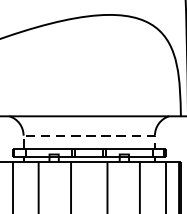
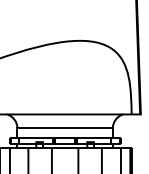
line: (89, 135) -> (65, 128), dashed -> solid

